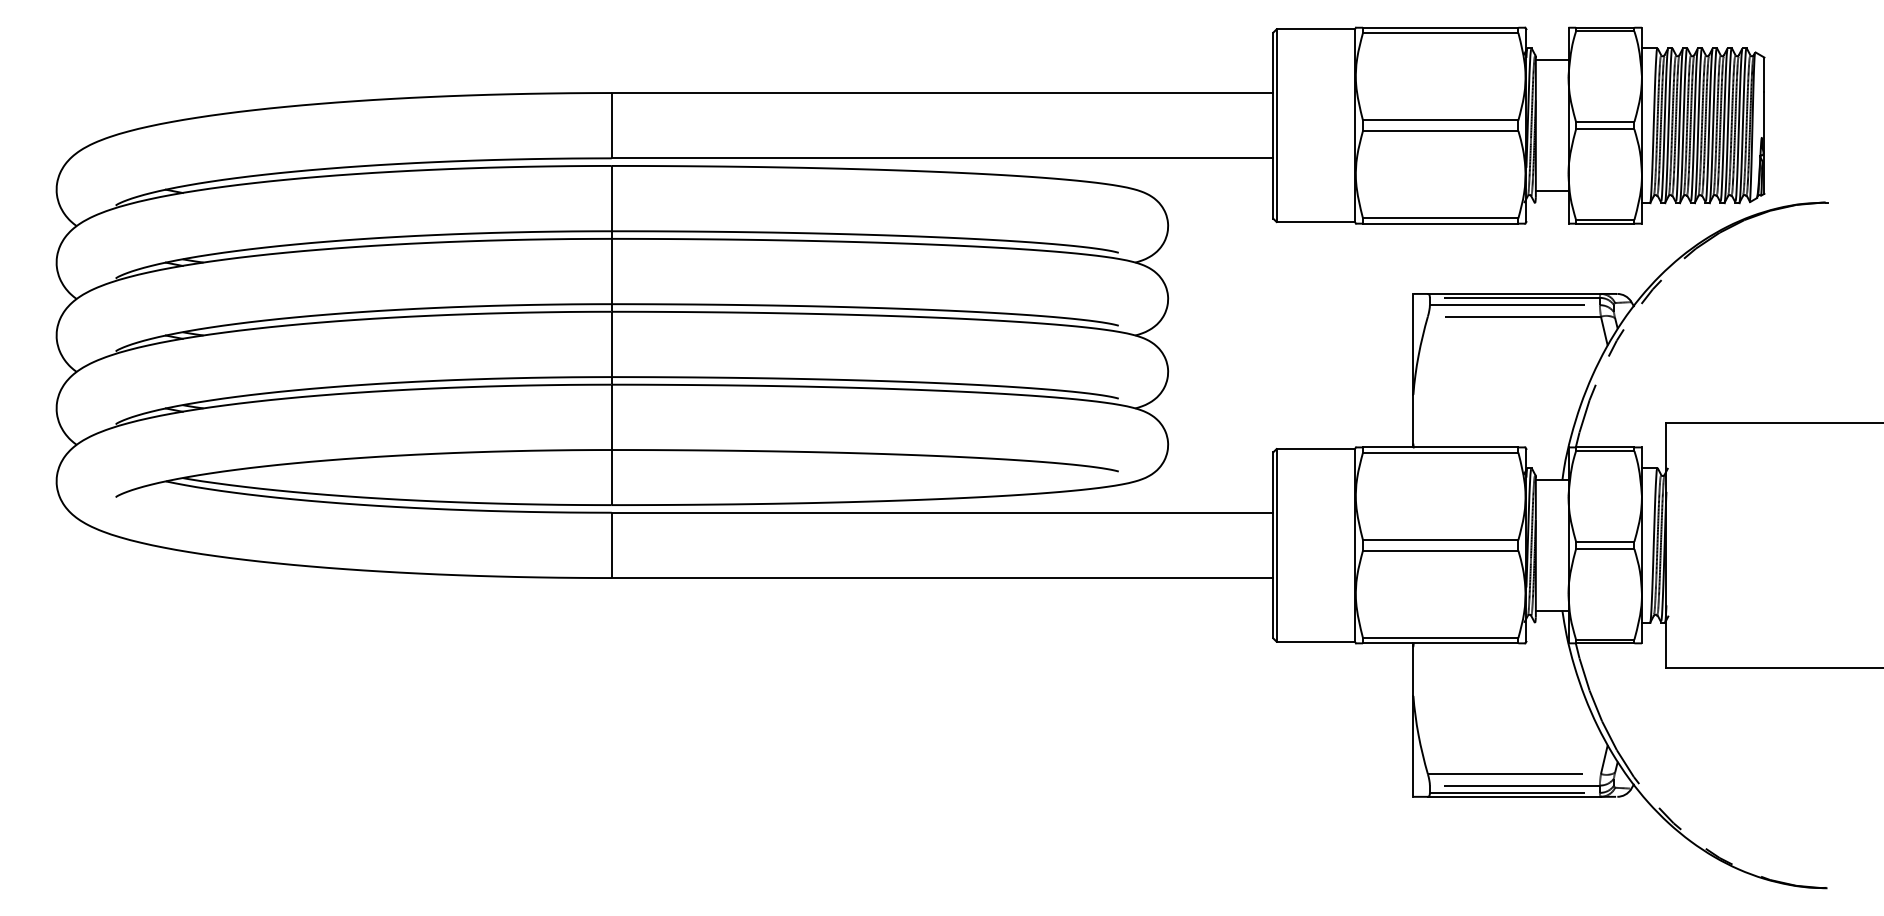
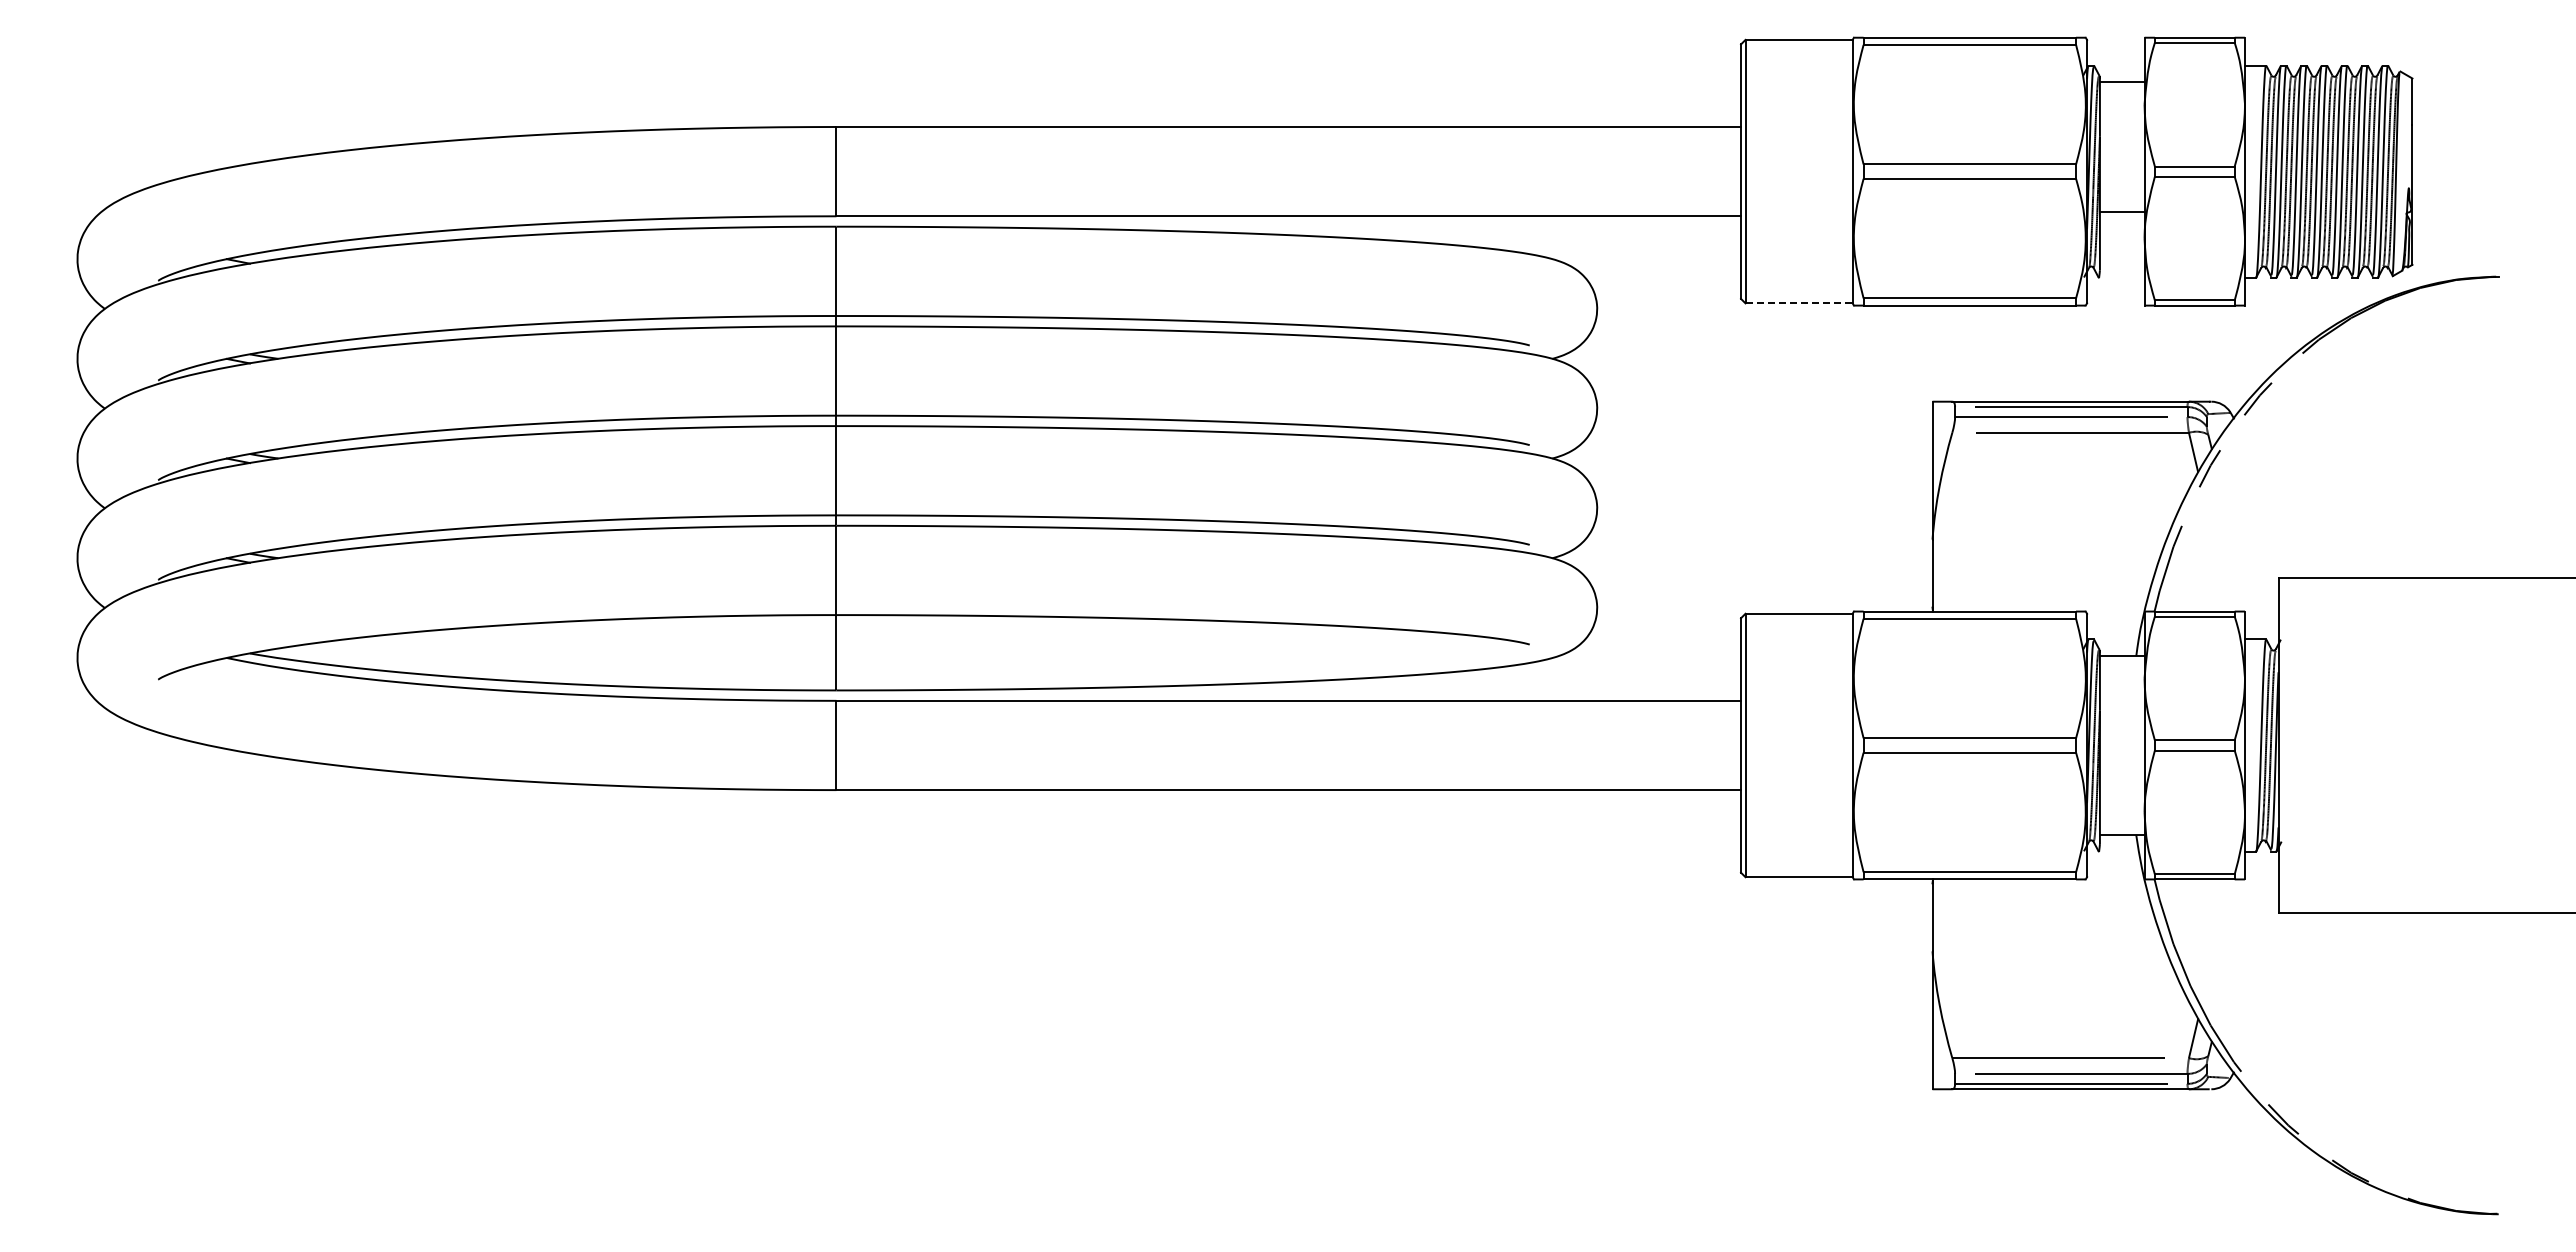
line: (1551, 190) -> (2121, 211), moved
line: (1316, 222) -> (1799, 303), solid -> dashed

